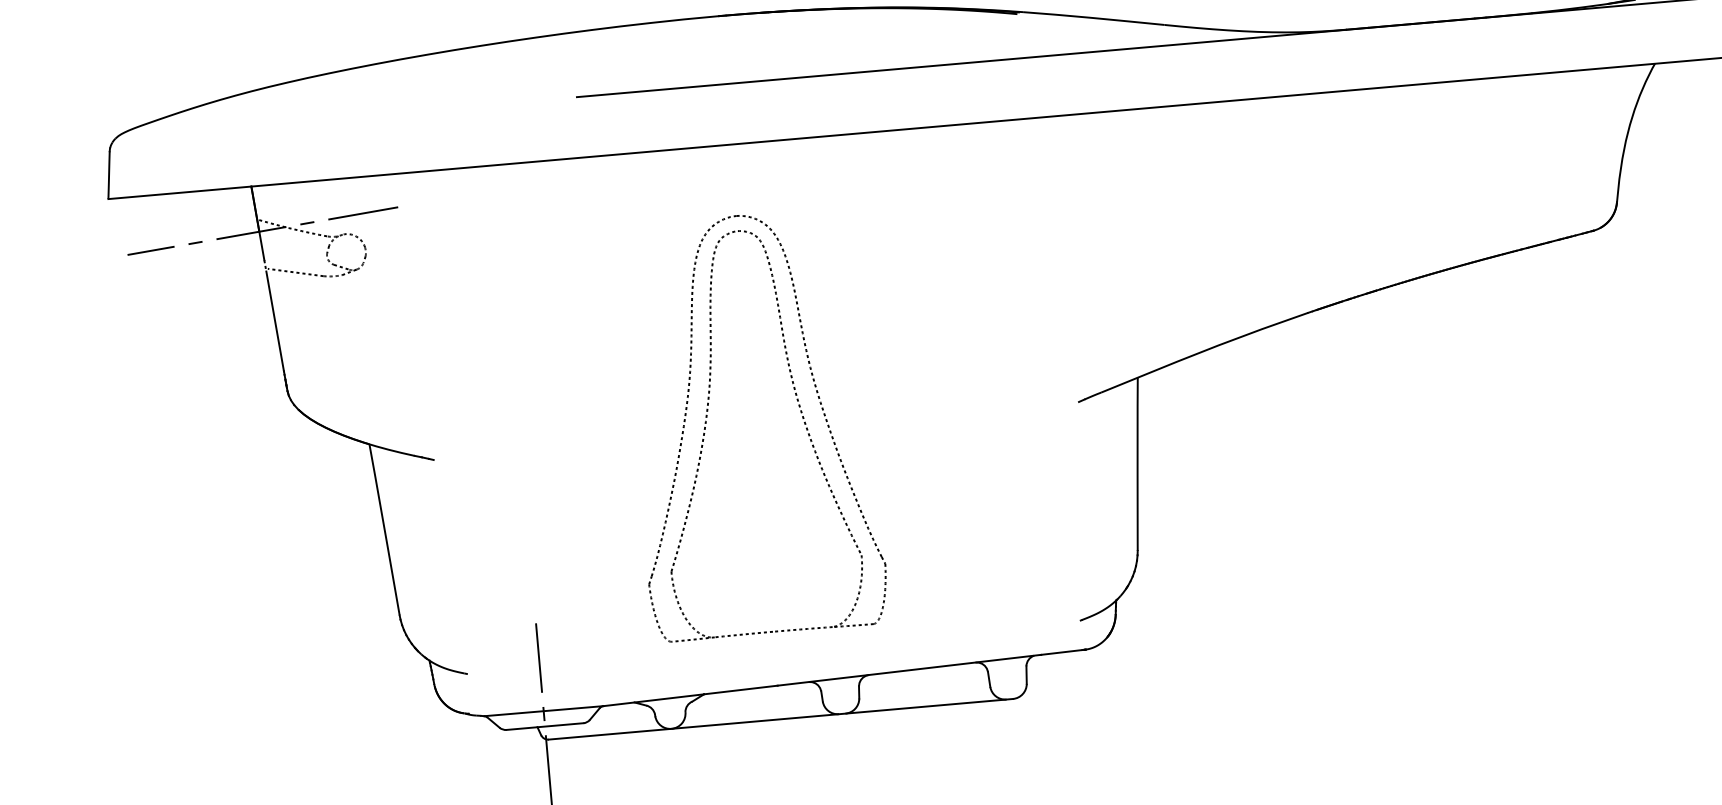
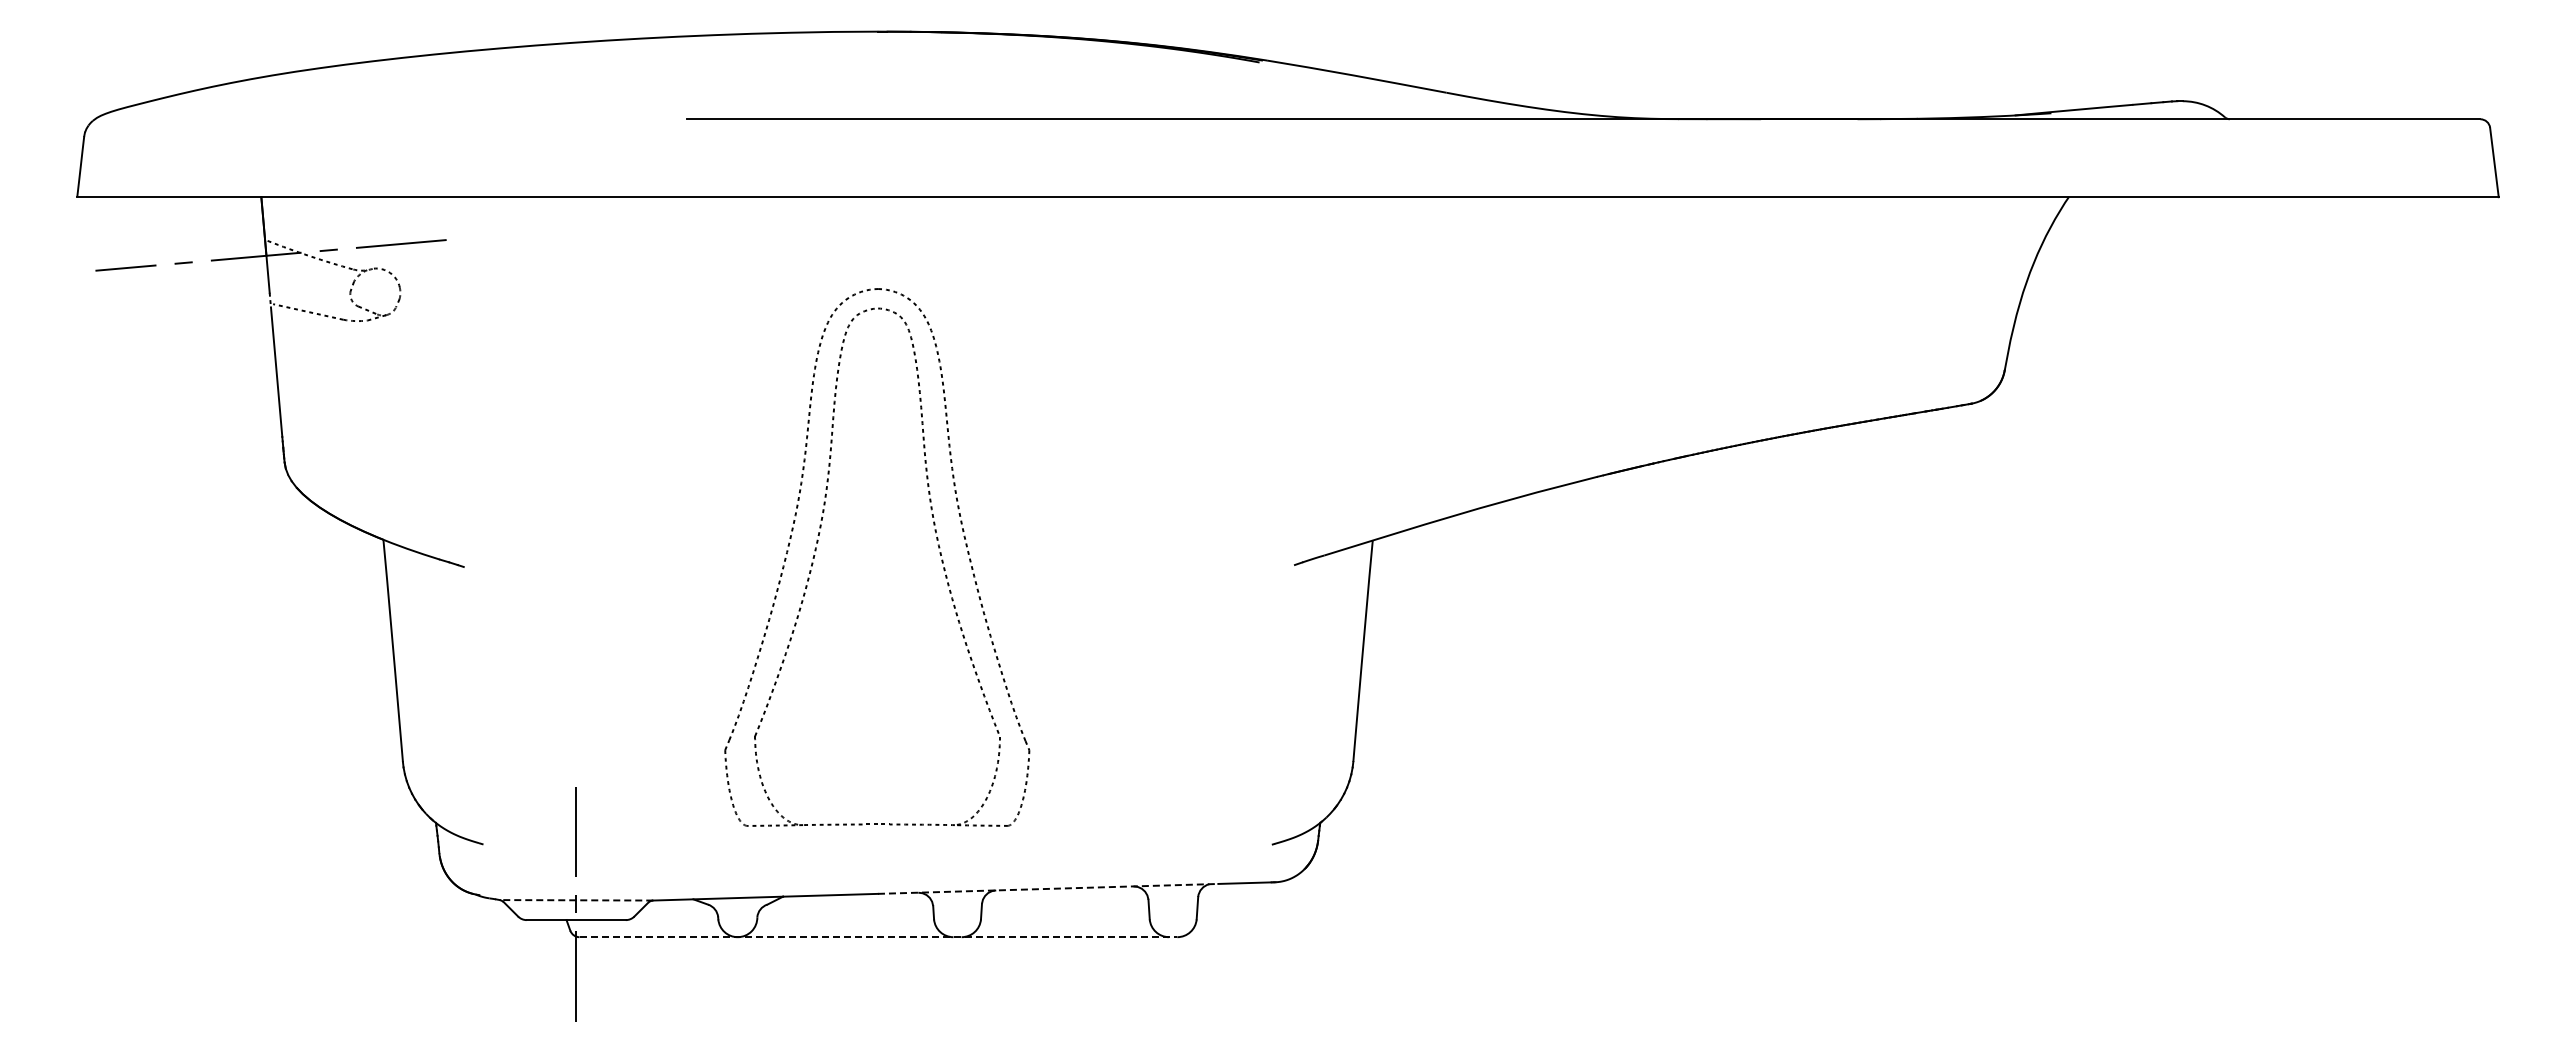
line: (909, 669) -> (1048, 888), solid -> dashed
line: (543, 711) -> (576, 900), solid -> dashed
line: (780, 719) -> (878, 937), solid -> dashed

